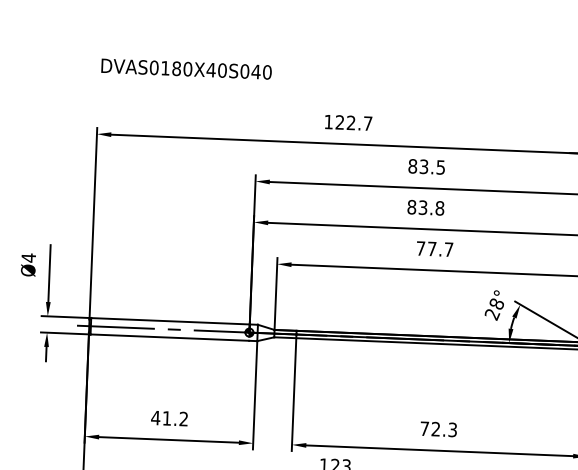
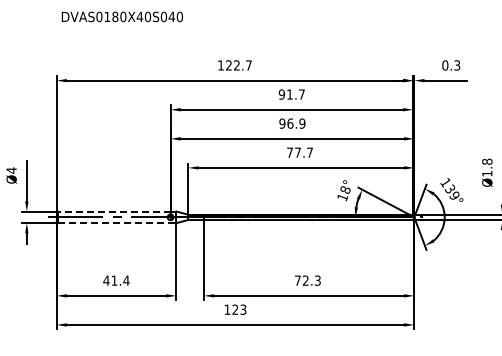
text: (185, 68) -> (121, 16), moved
text: (426, 166) -> (291, 94), 83.5 -> 91.7
text: (426, 207) -> (292, 123), 83.8 -> 96.9
text: (490, 314) -> (341, 197), 28° -> 18°
line: (169, 321) -> (113, 211), solid -> dashed
line: (170, 338) -> (114, 223), solid -> dashed
text: (183, 418) -> (126, 280), 41.2 -> 41.4

